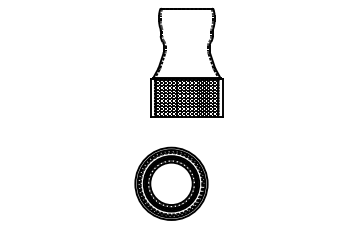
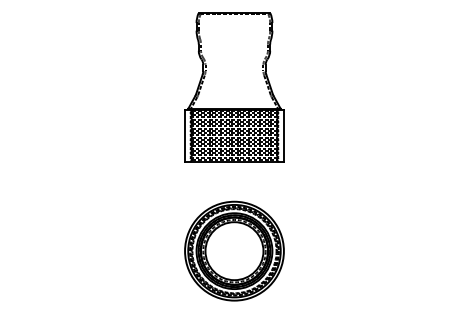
part: (186, 62) -> (234, 87), moved

